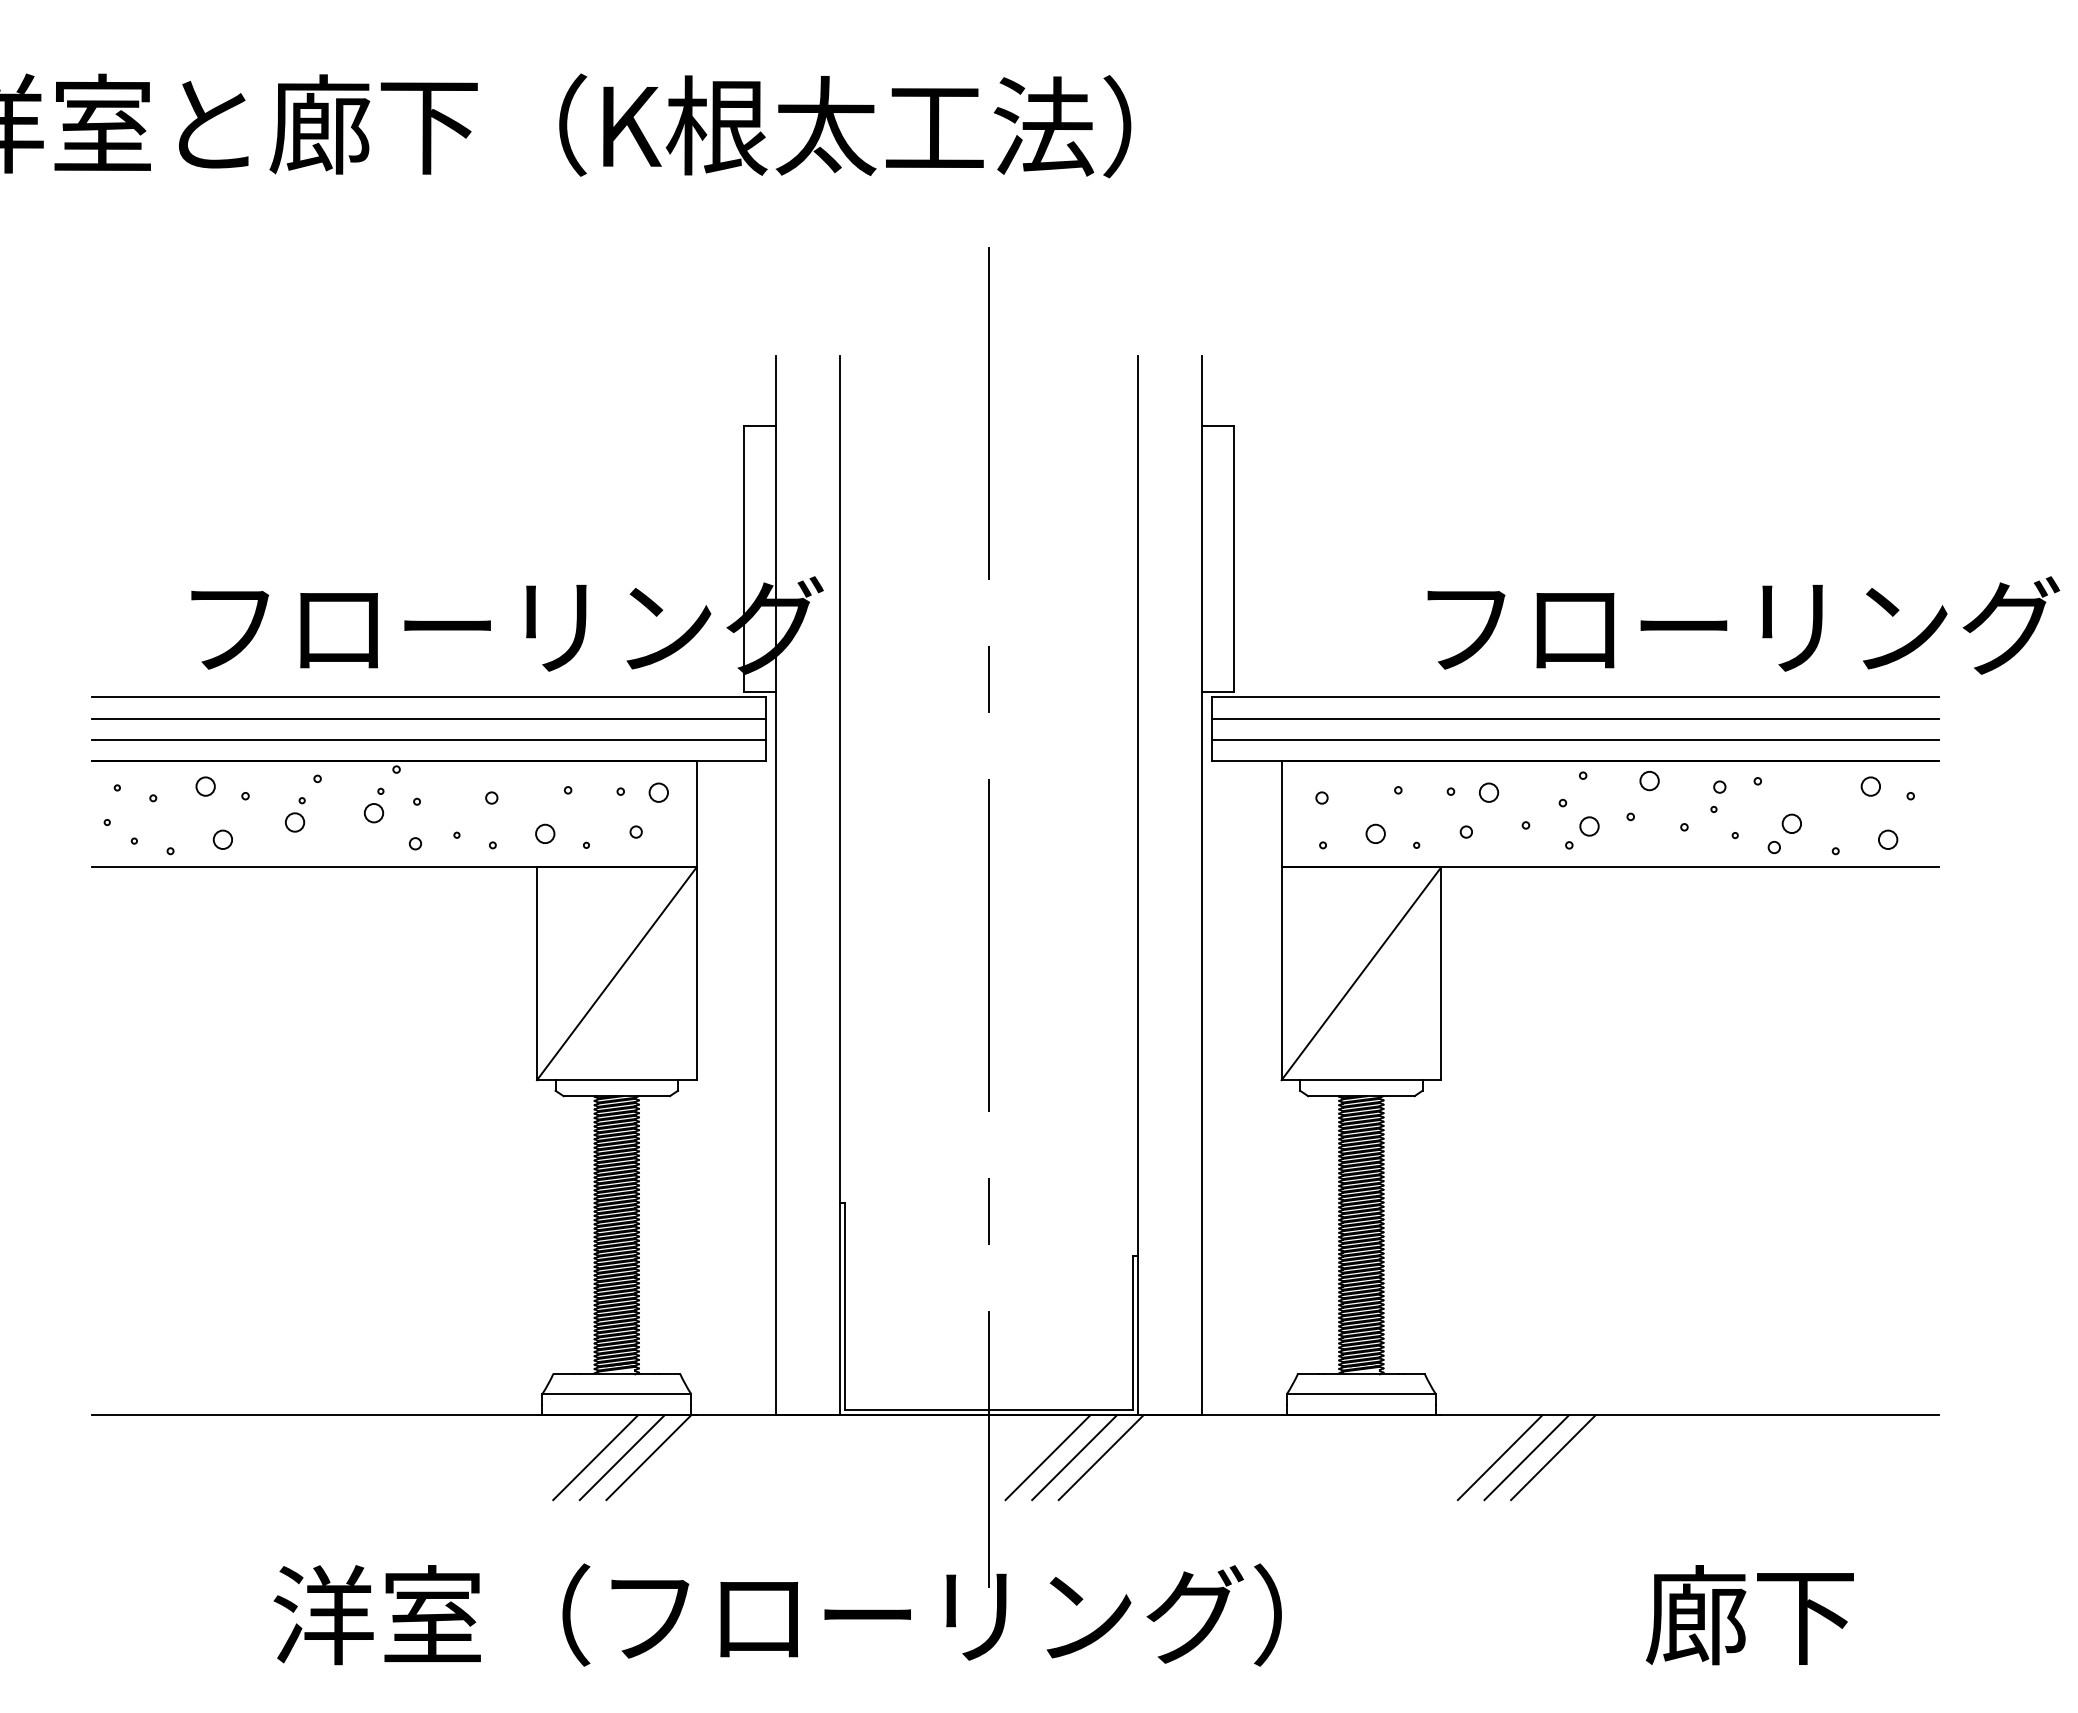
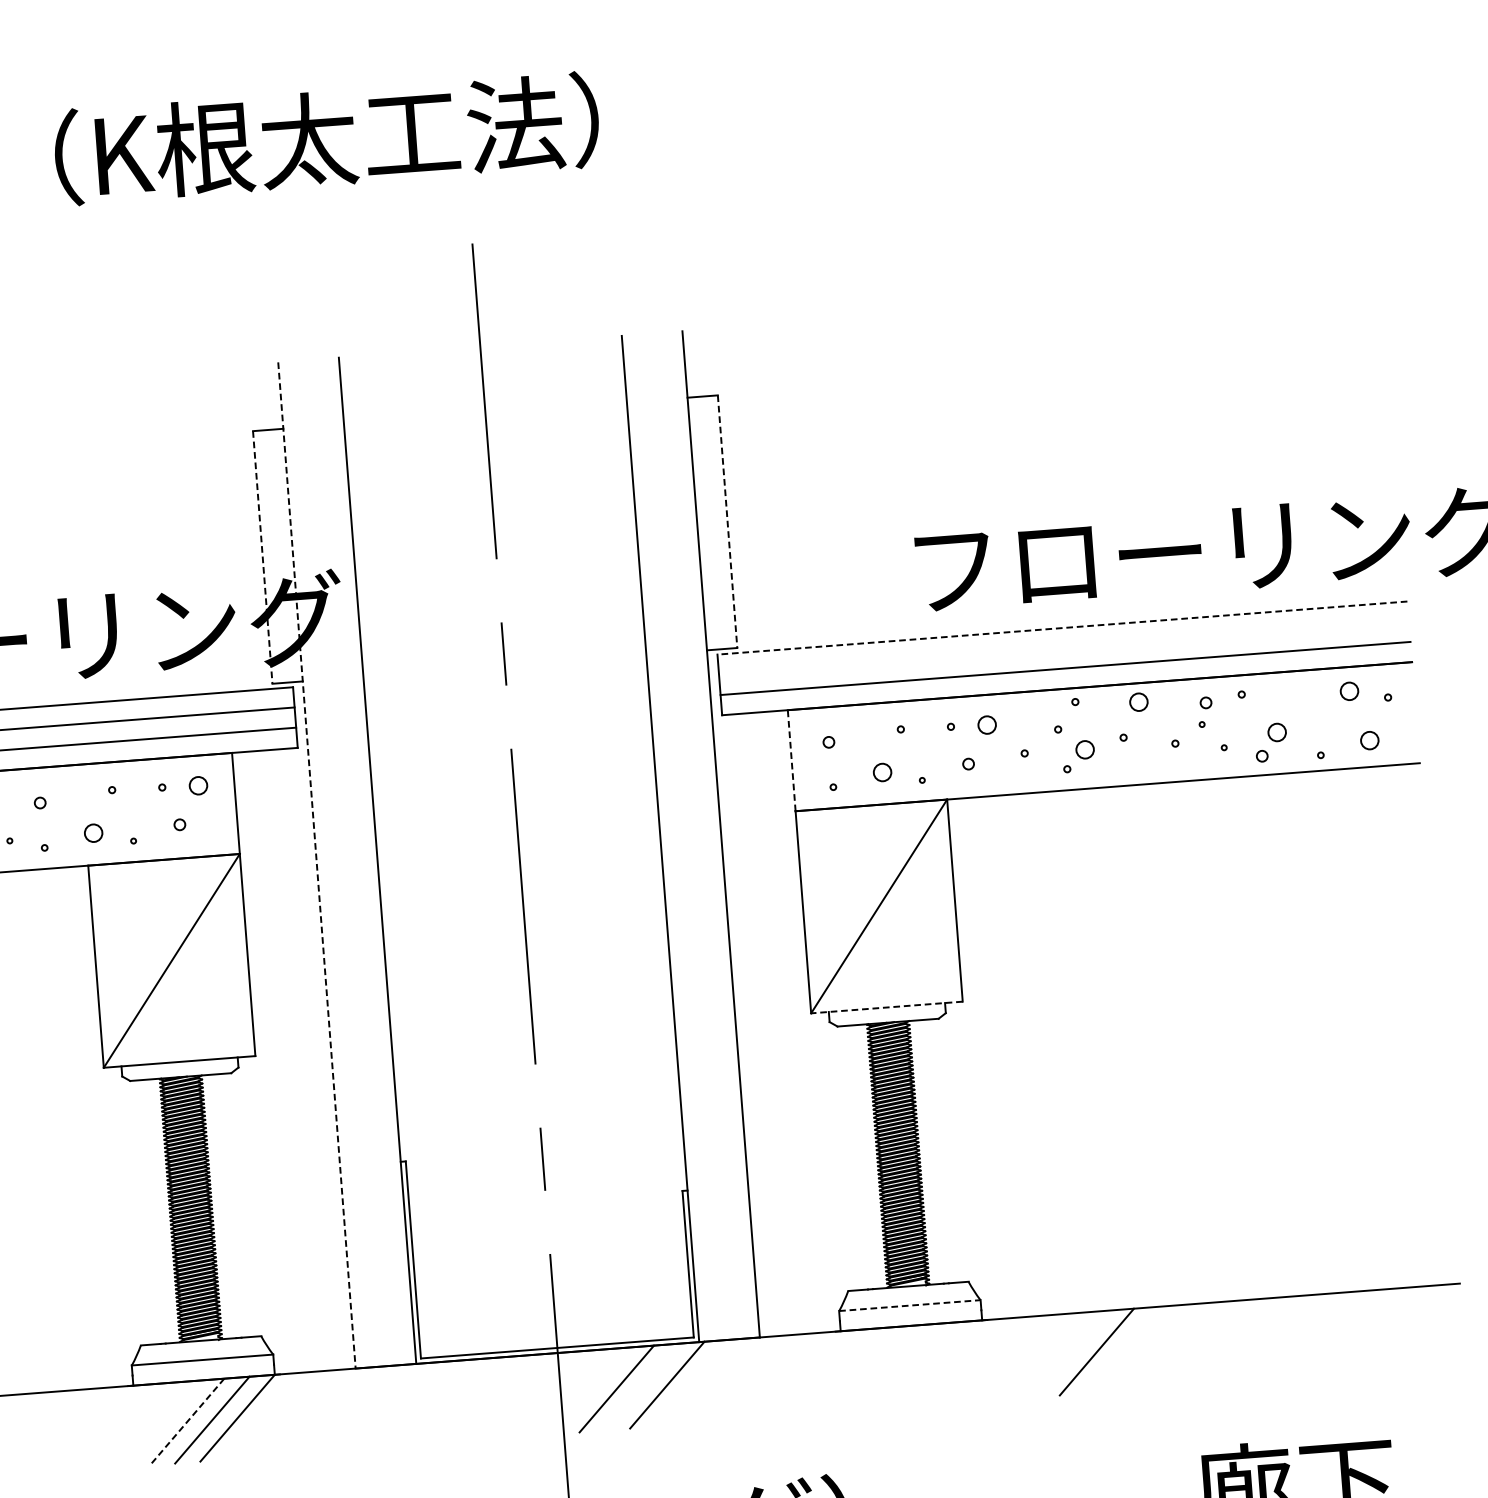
line: (744, 558) -> (262, 556), solid -> dashed
line: (1233, 558) -> (727, 521), solid -> dashed
line: (1575, 697) -> (1062, 628), solid -> dashed
line: (1575, 718) -> (1063, 648), removed
line: (1281, 813) -> (791, 759), solid -> dashed
line: (776, 885) -> (317, 865), solid -> dashed
line: (1361, 1080) -> (887, 1007), solid -> dashed
line: (1361, 1393) -> (909, 1305), solid -> dashed
line: (595, 1457) -> (186, 1421), solid -> dashed
line: (1074, 1457) -> (642, 1386), removed
line: (1499, 1457) -> (1045, 1355), removed
line: (1526, 1457) -> (1071, 1353), removed

